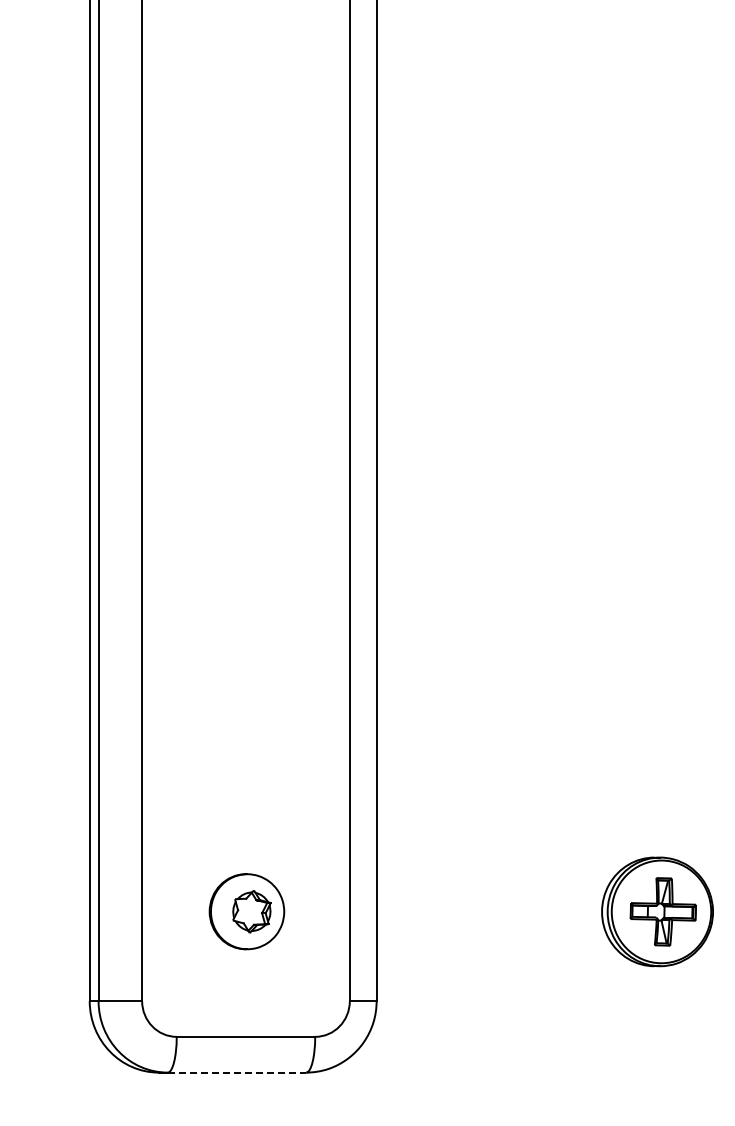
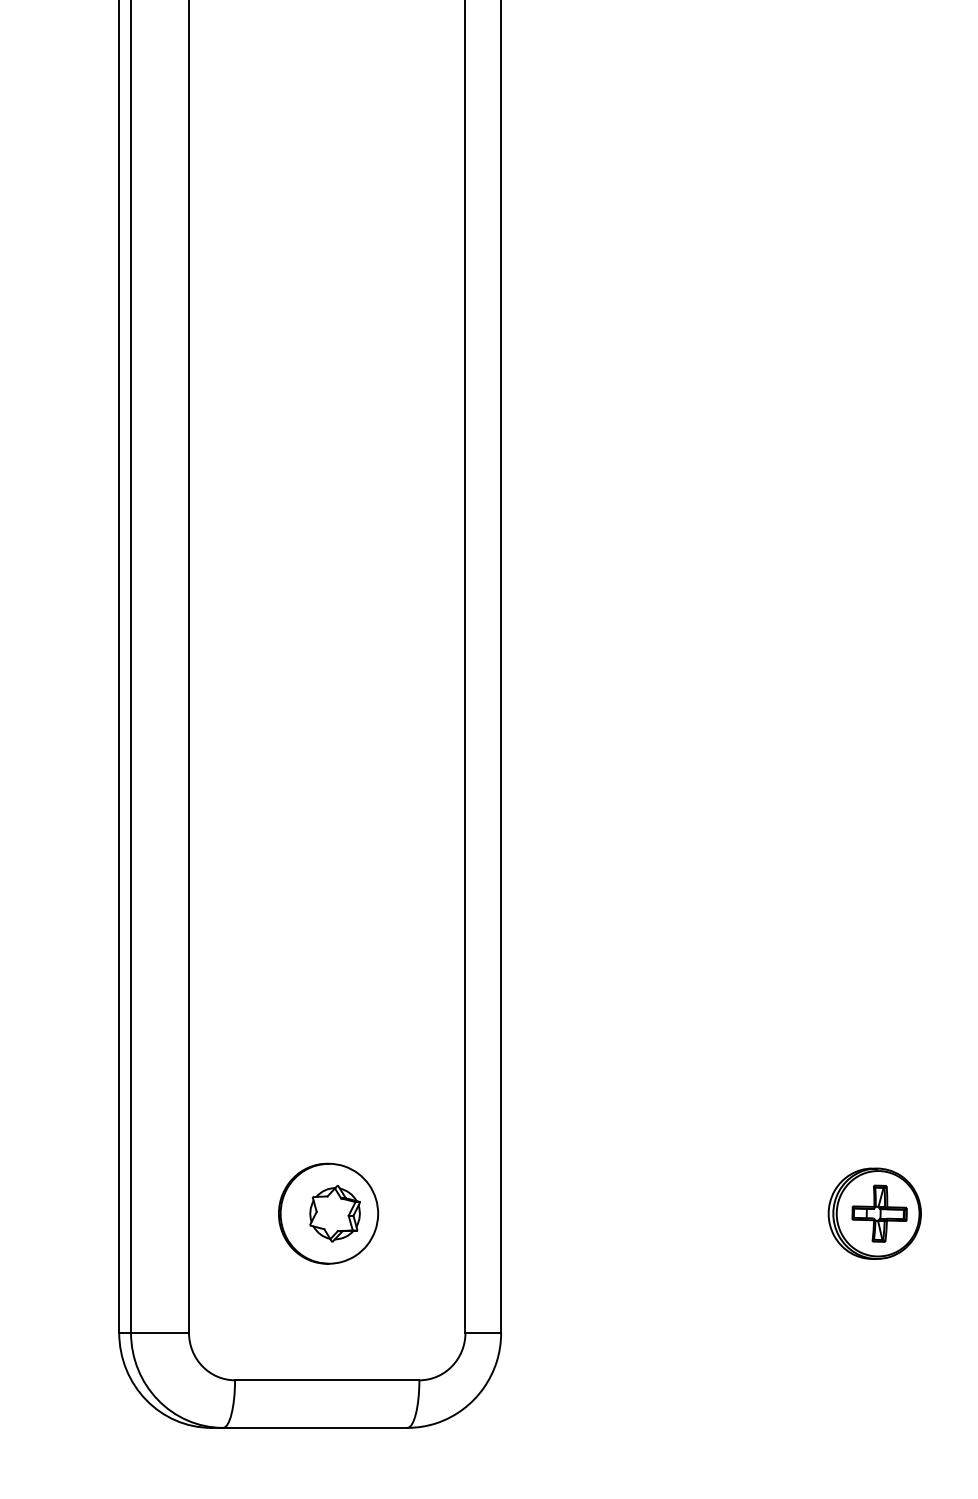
part: (656, 911) -> (873, 1213), size x0.62
line: (237, 1072) -> (315, 1427), dashed -> solid

